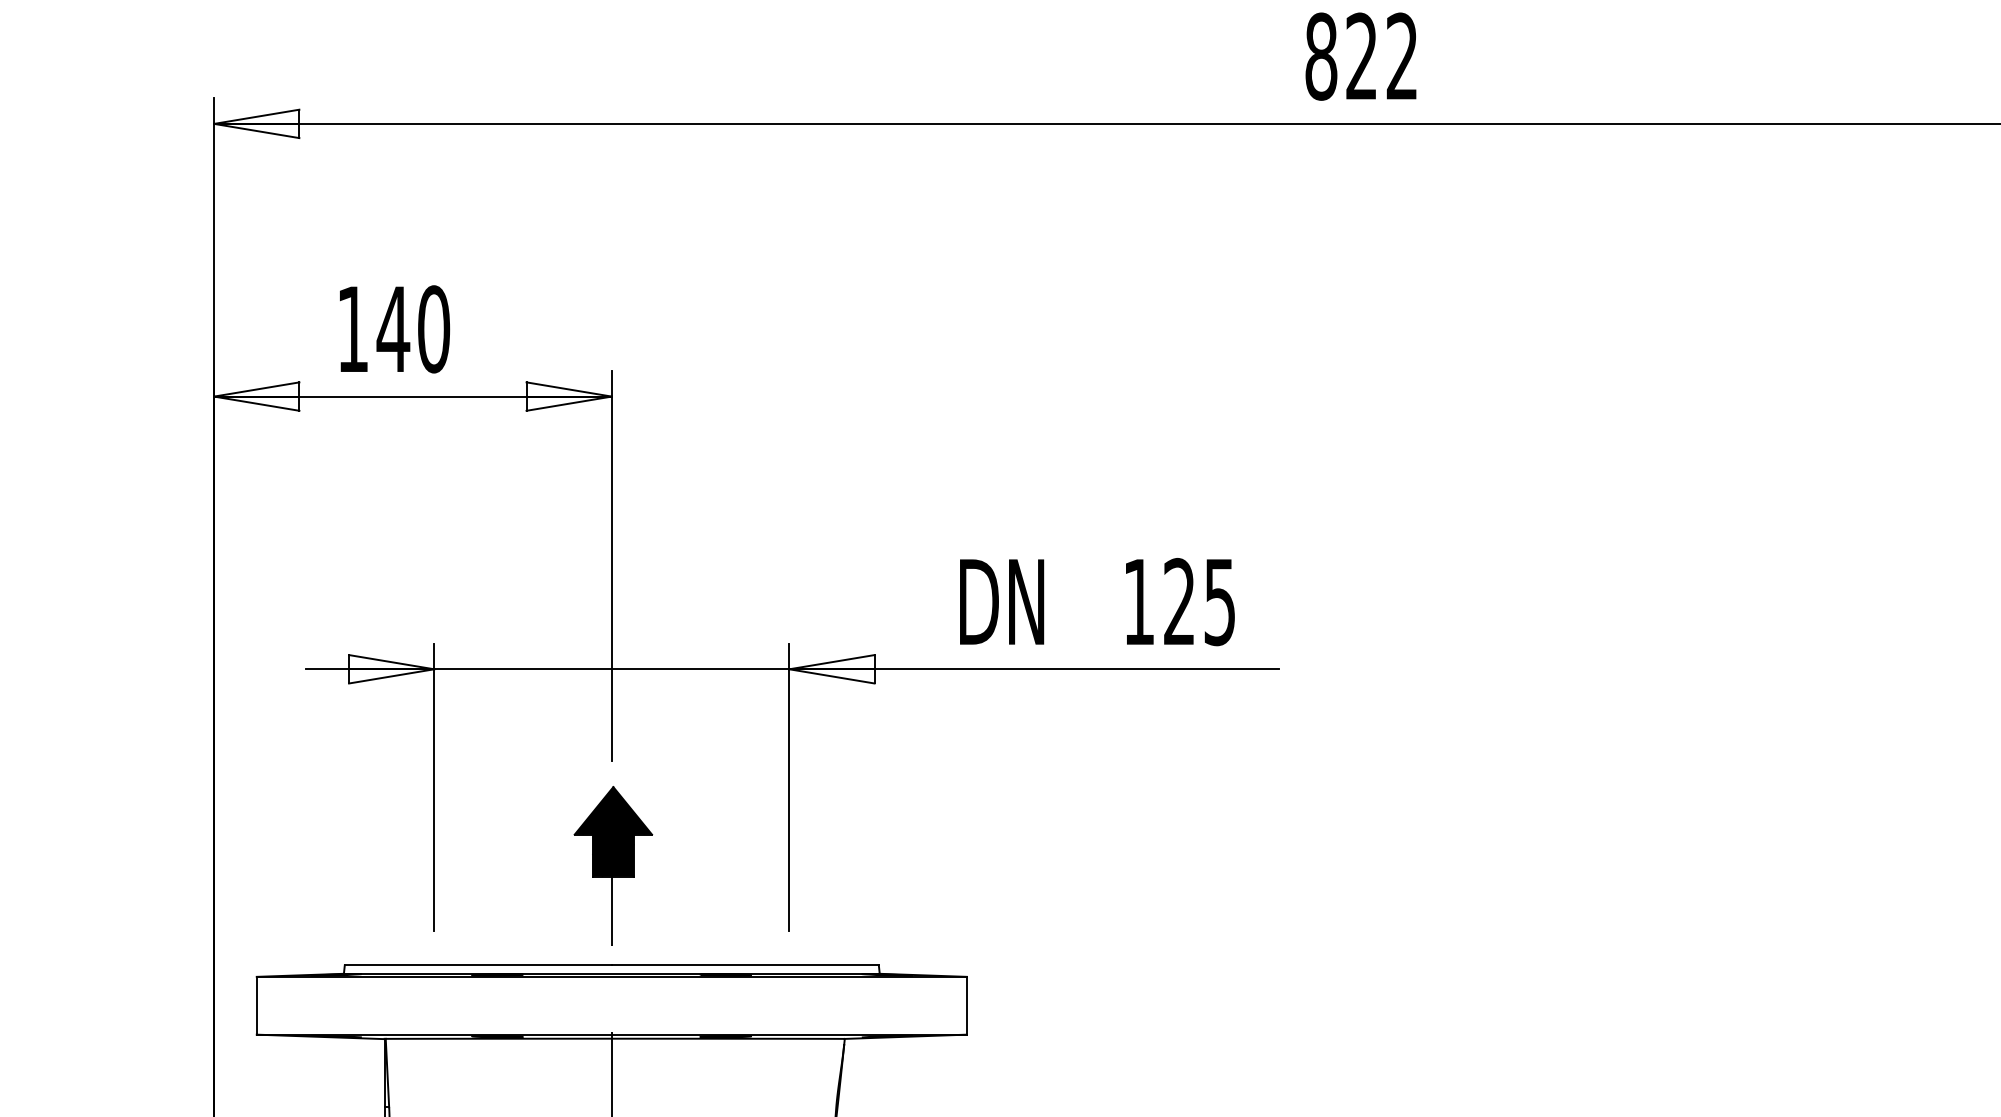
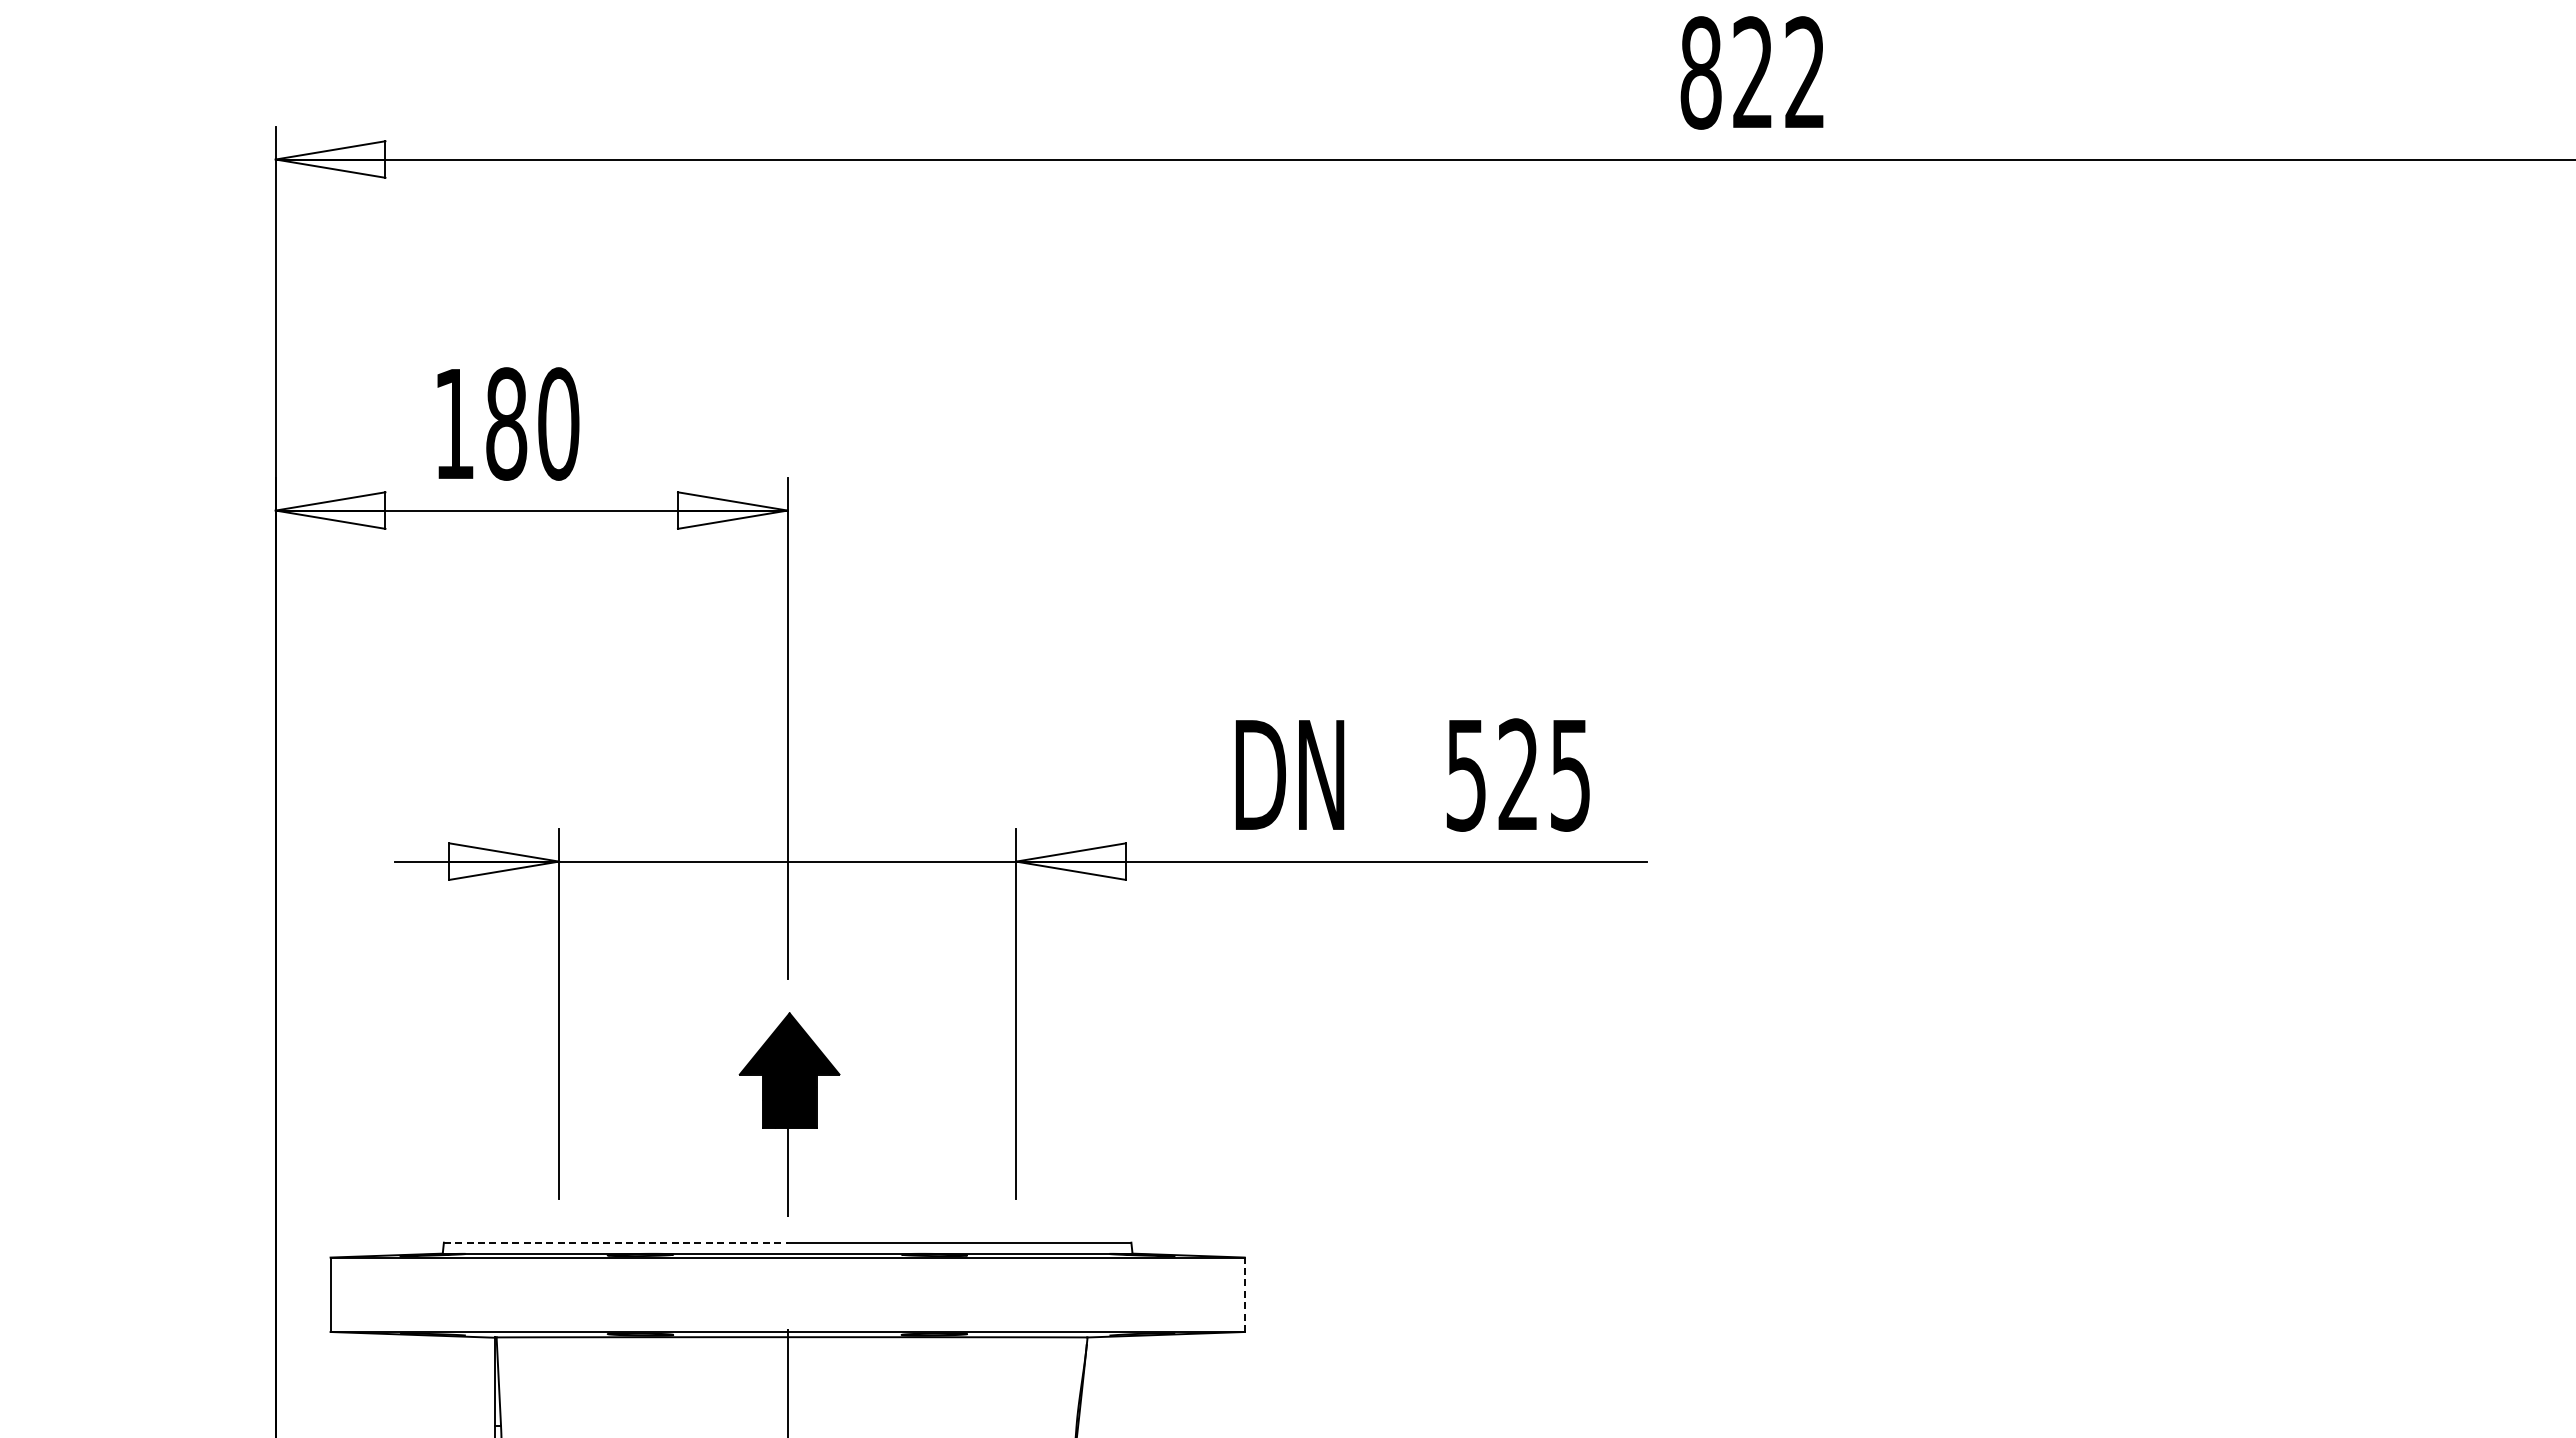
text: (393, 328) -> (506, 423), 140 -> 180
text: (1138, 602) -> (1465, 775), 125 -> 525
line: (478, 965) -> (615, 1242), solid -> dashed
line: (966, 1005) -> (1244, 1294), solid -> dashed

